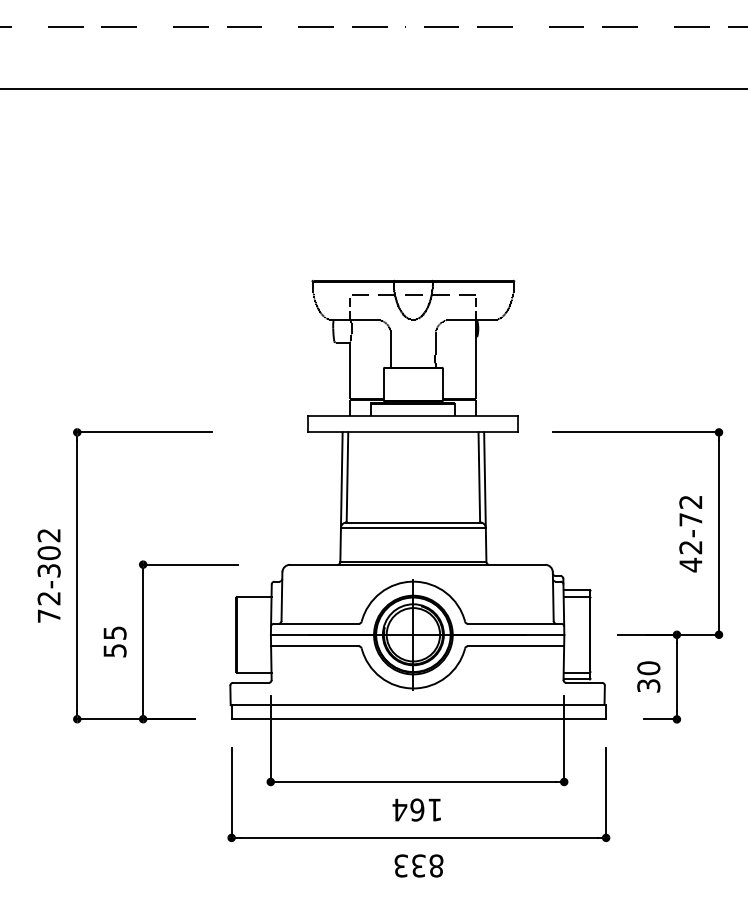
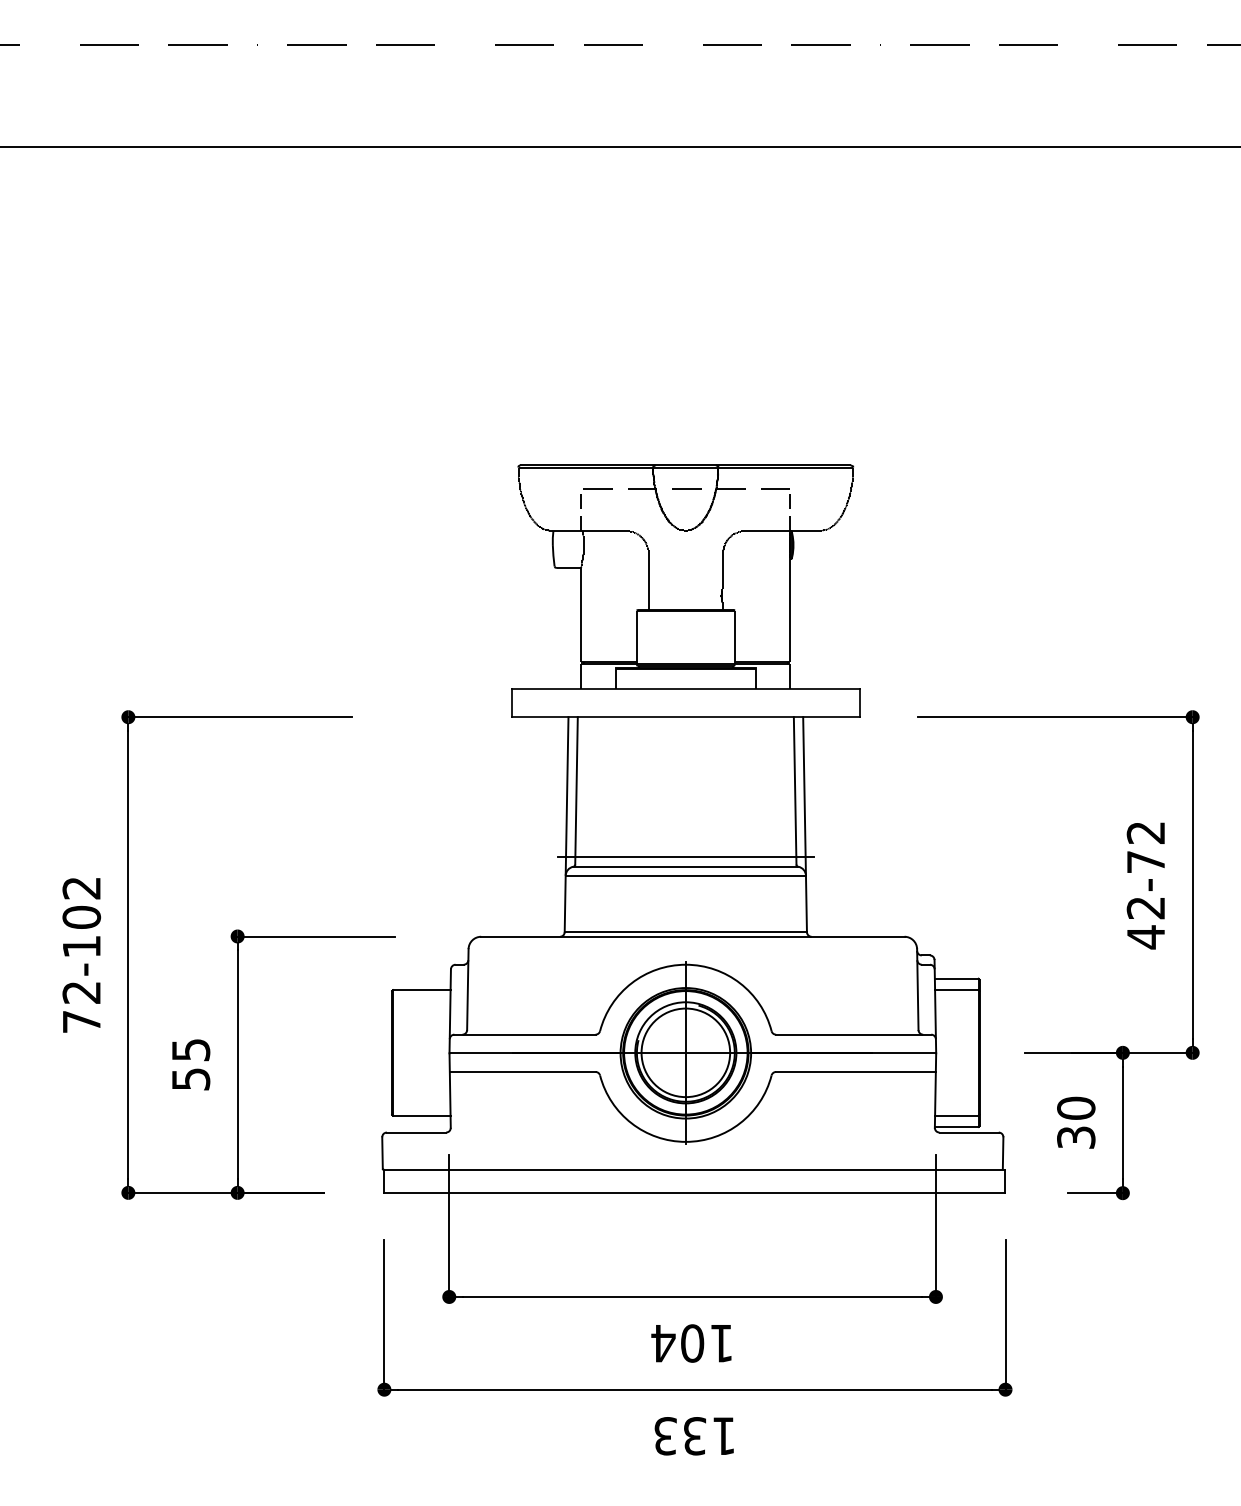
line: (413, 516) -> (686, 856), added
text: (48, 570) -> (80, 946), 72-302 -> 72-102
text: (417, 809) -> (692, 1342), 164 -> 104
text: (436, 865) -> (724, 1435), 833 -> 133

